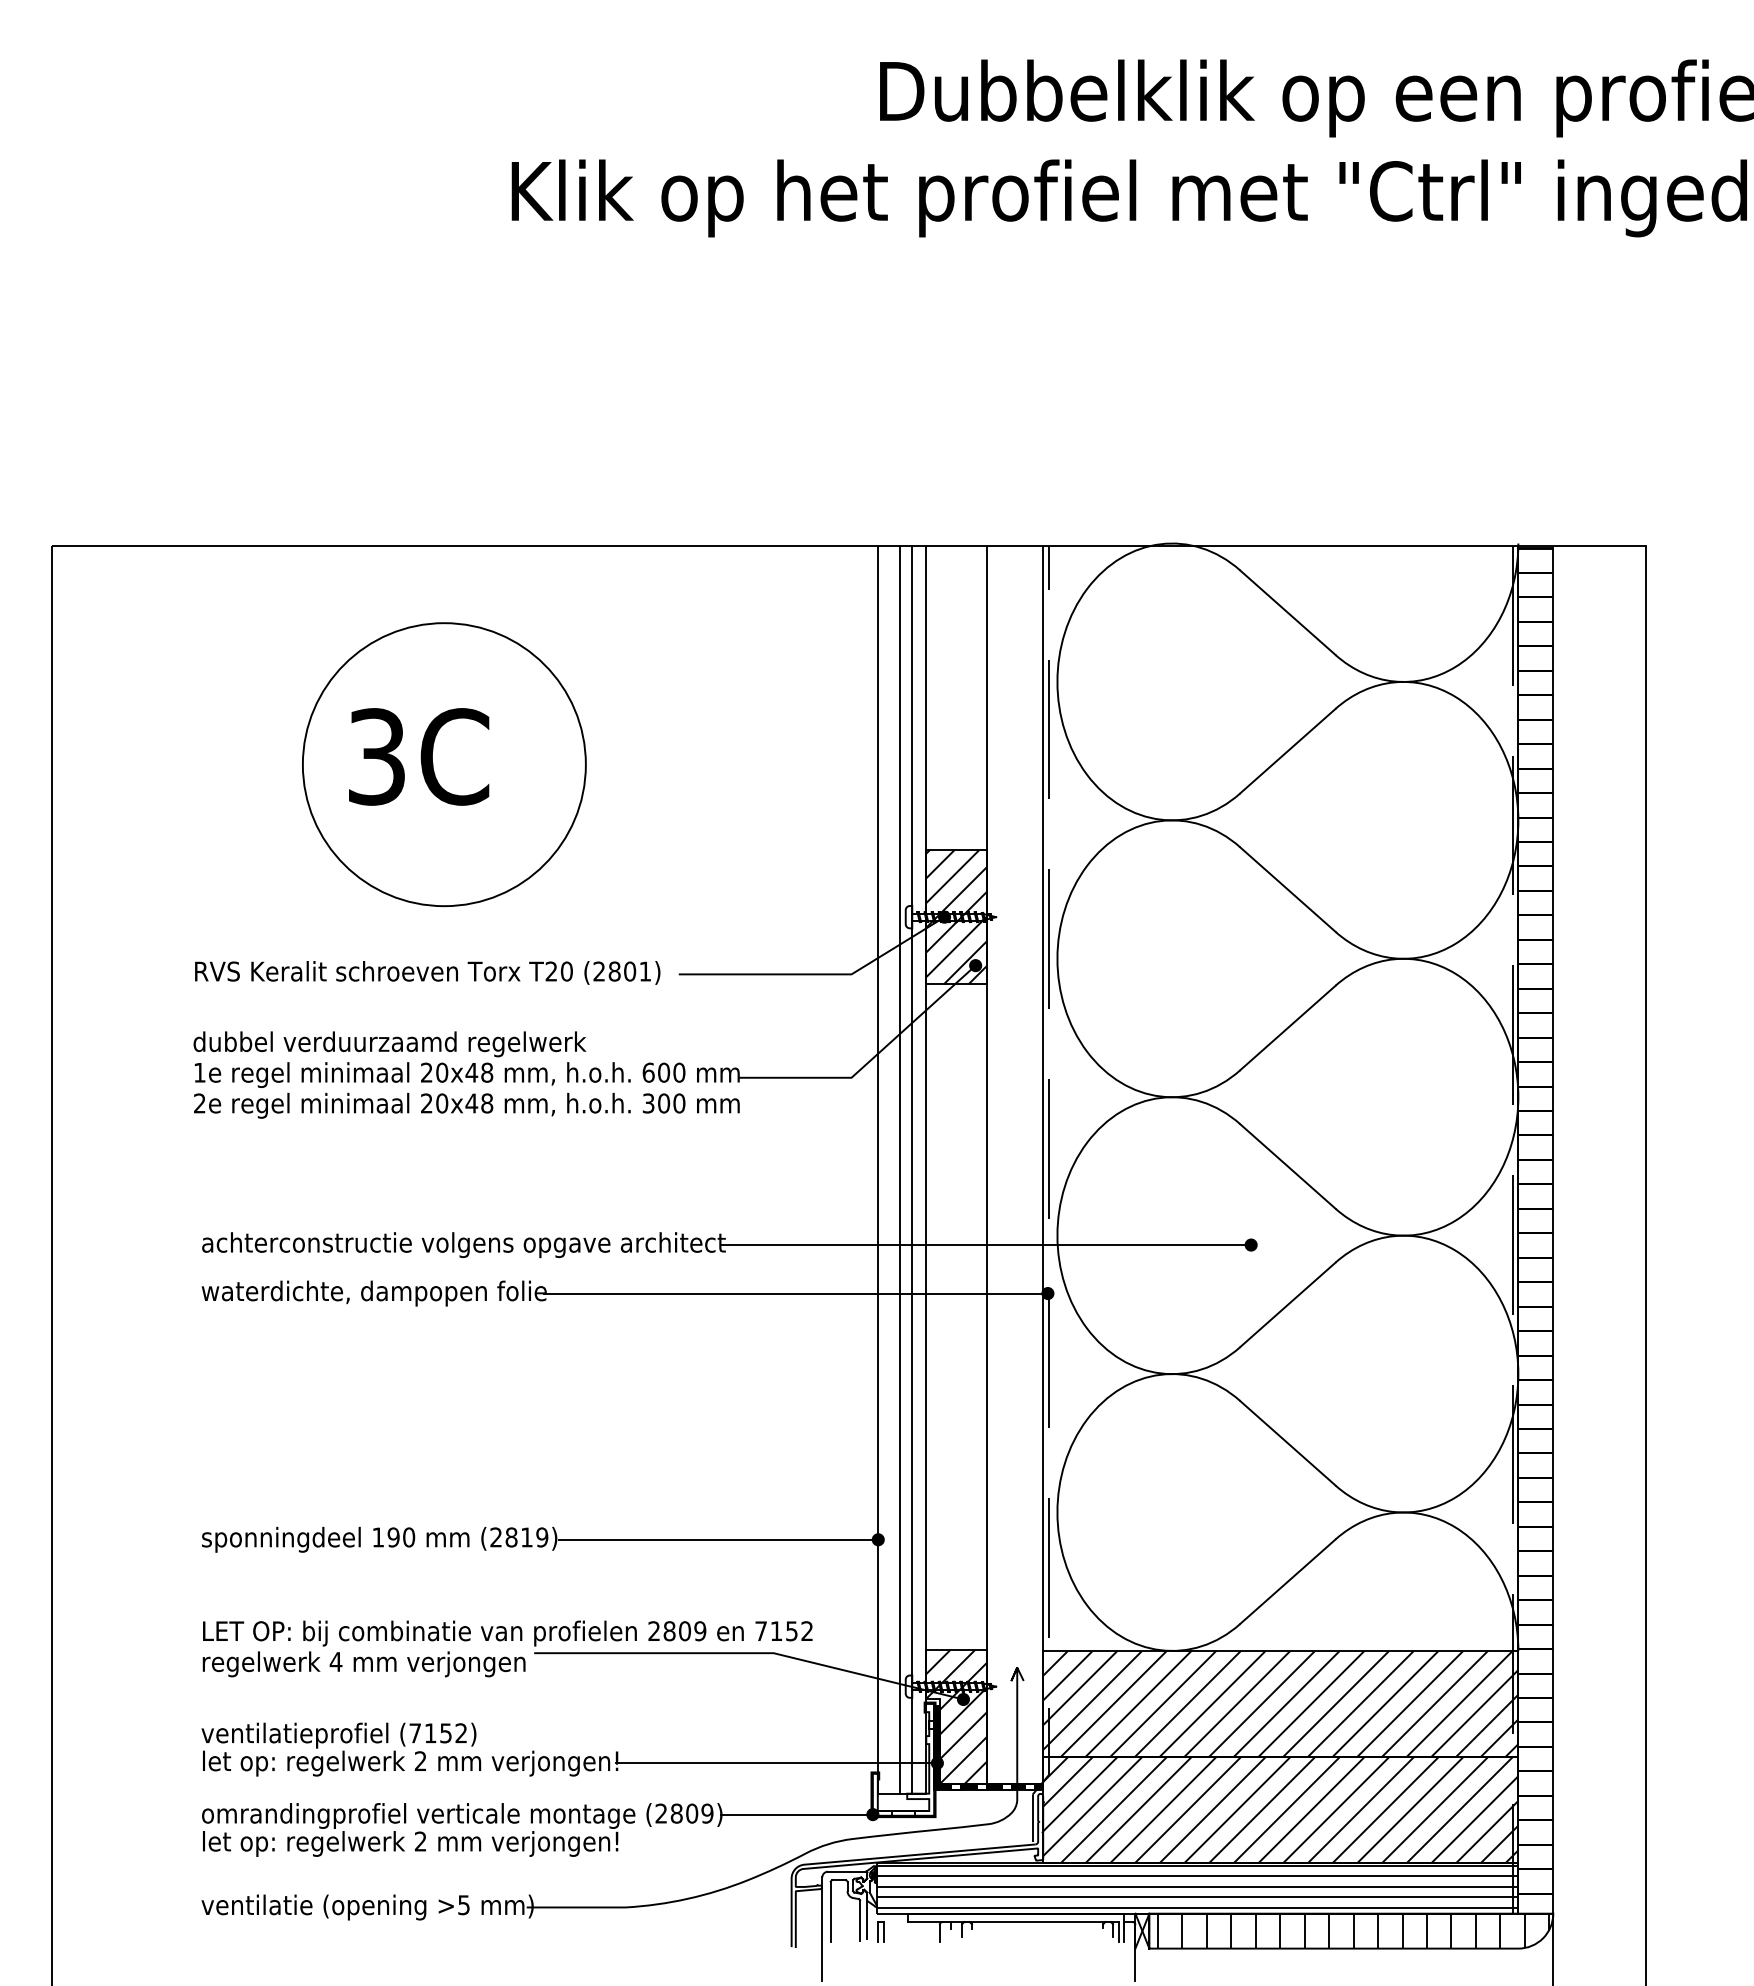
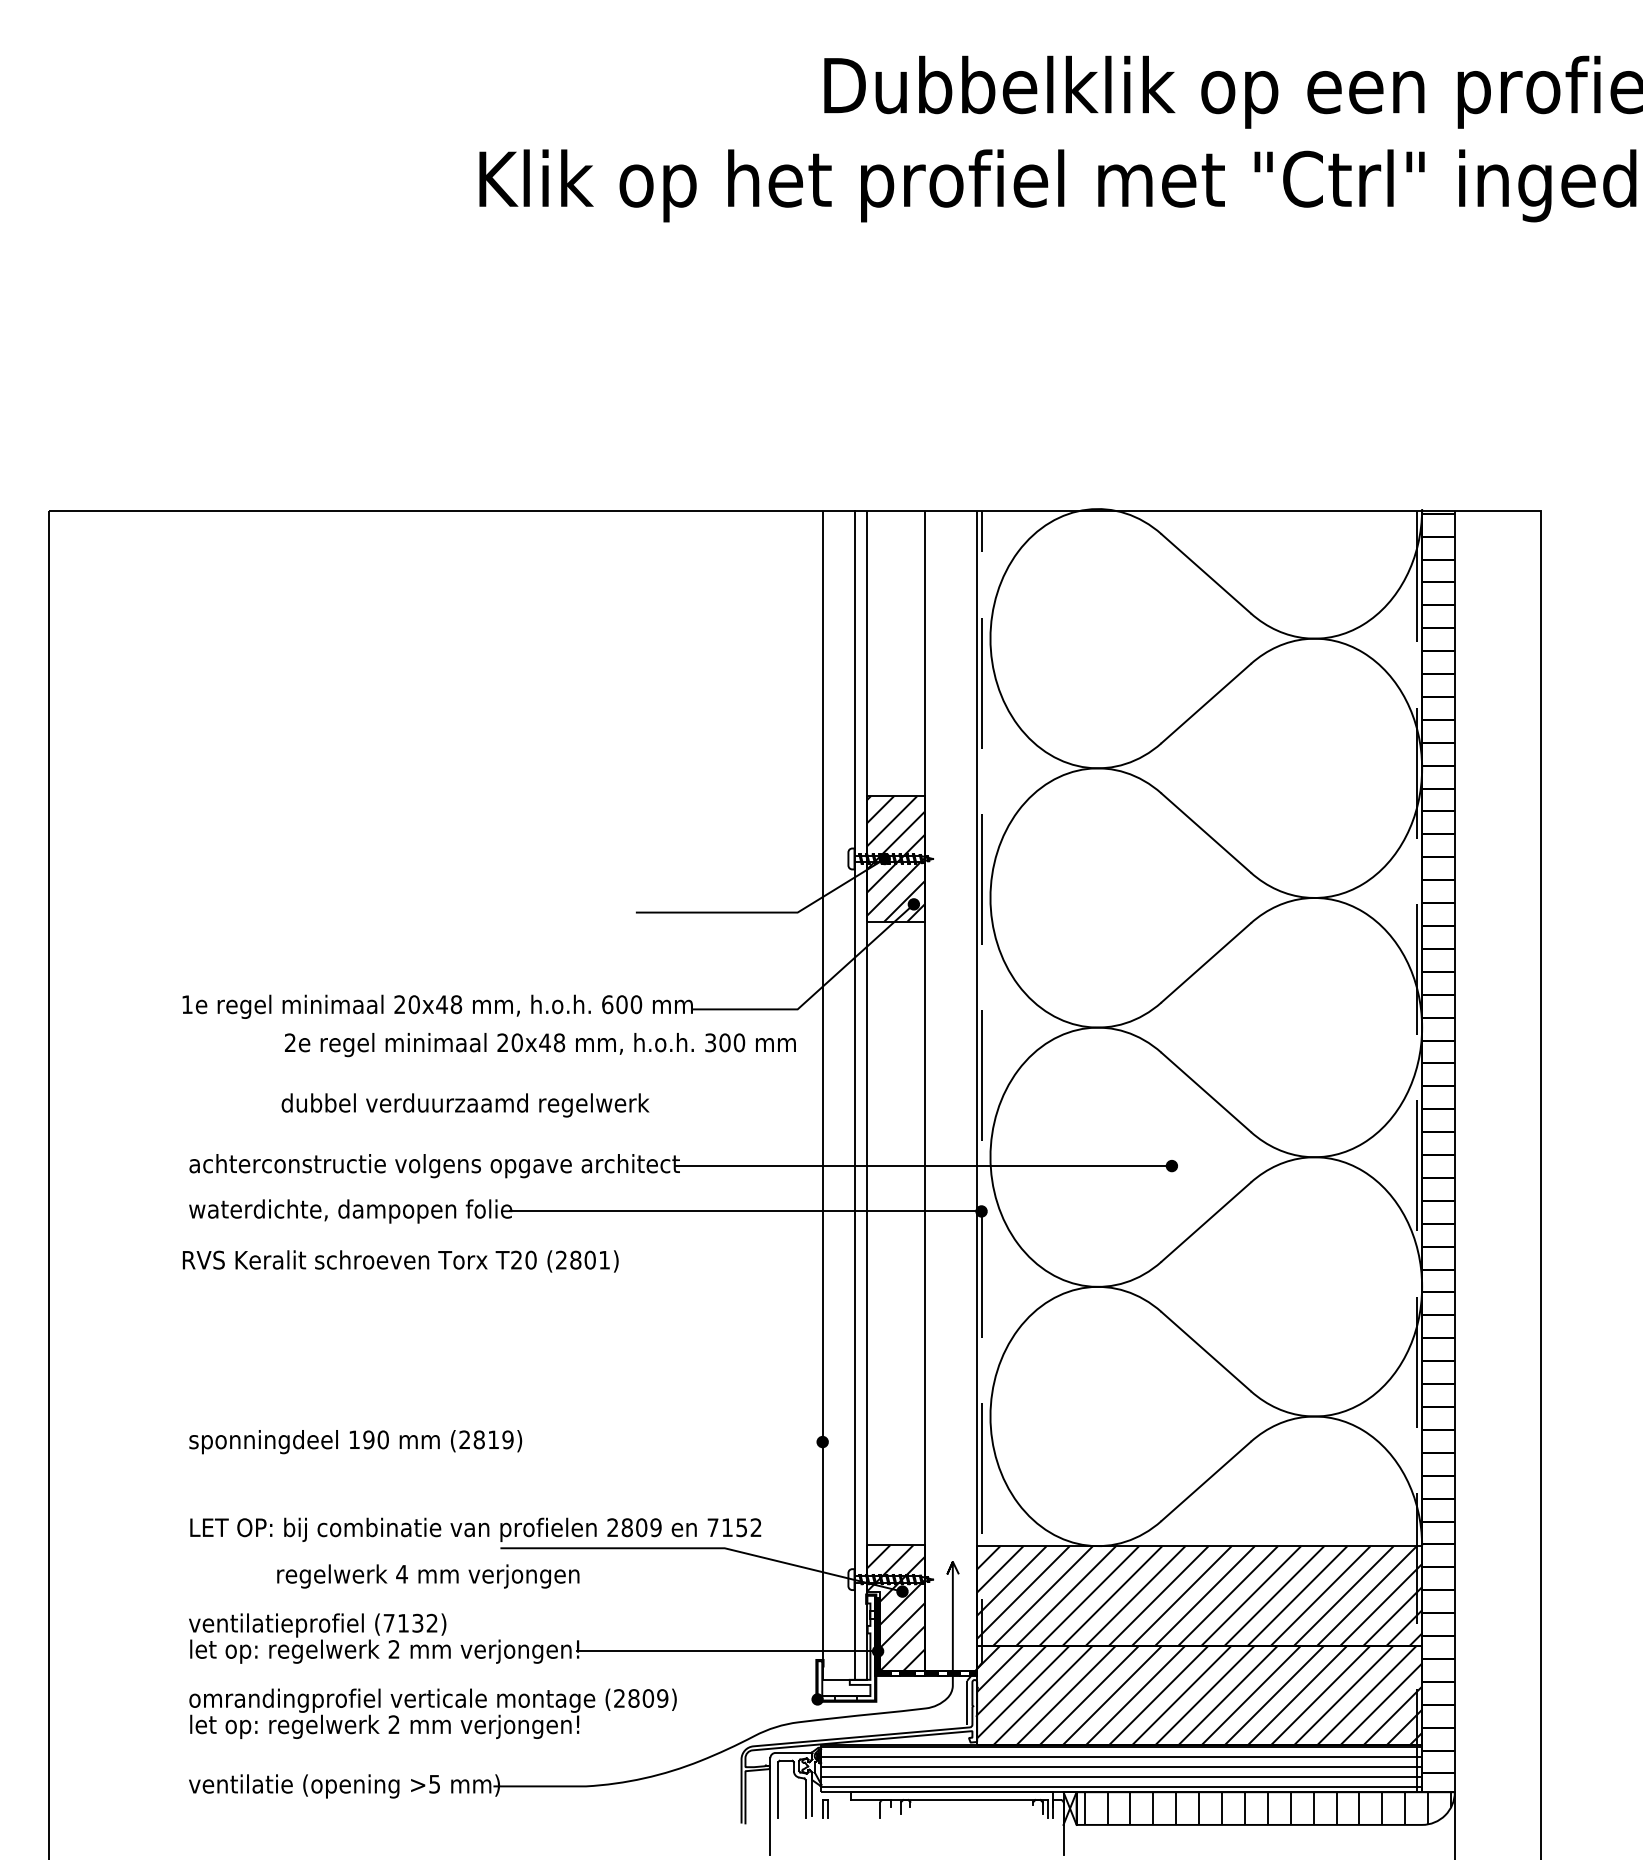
part: (444, 764) -> (416, 716), removed
text: (427, 972) -> (400, 1261), moved
text: (389, 1044) -> (465, 1105), moved
text: (466, 1105) -> (540, 1044), moved
line: (899, 1169) -> (842, 1095), removed
line: (718, 1539) -> (673, 1441), removed
text: (363, 1664) -> (427, 1576), moved
text: (445, 1732) -> (417, 1622), (7152) -> (7132)
line: (796, 1814) -> (746, 1699), removed

